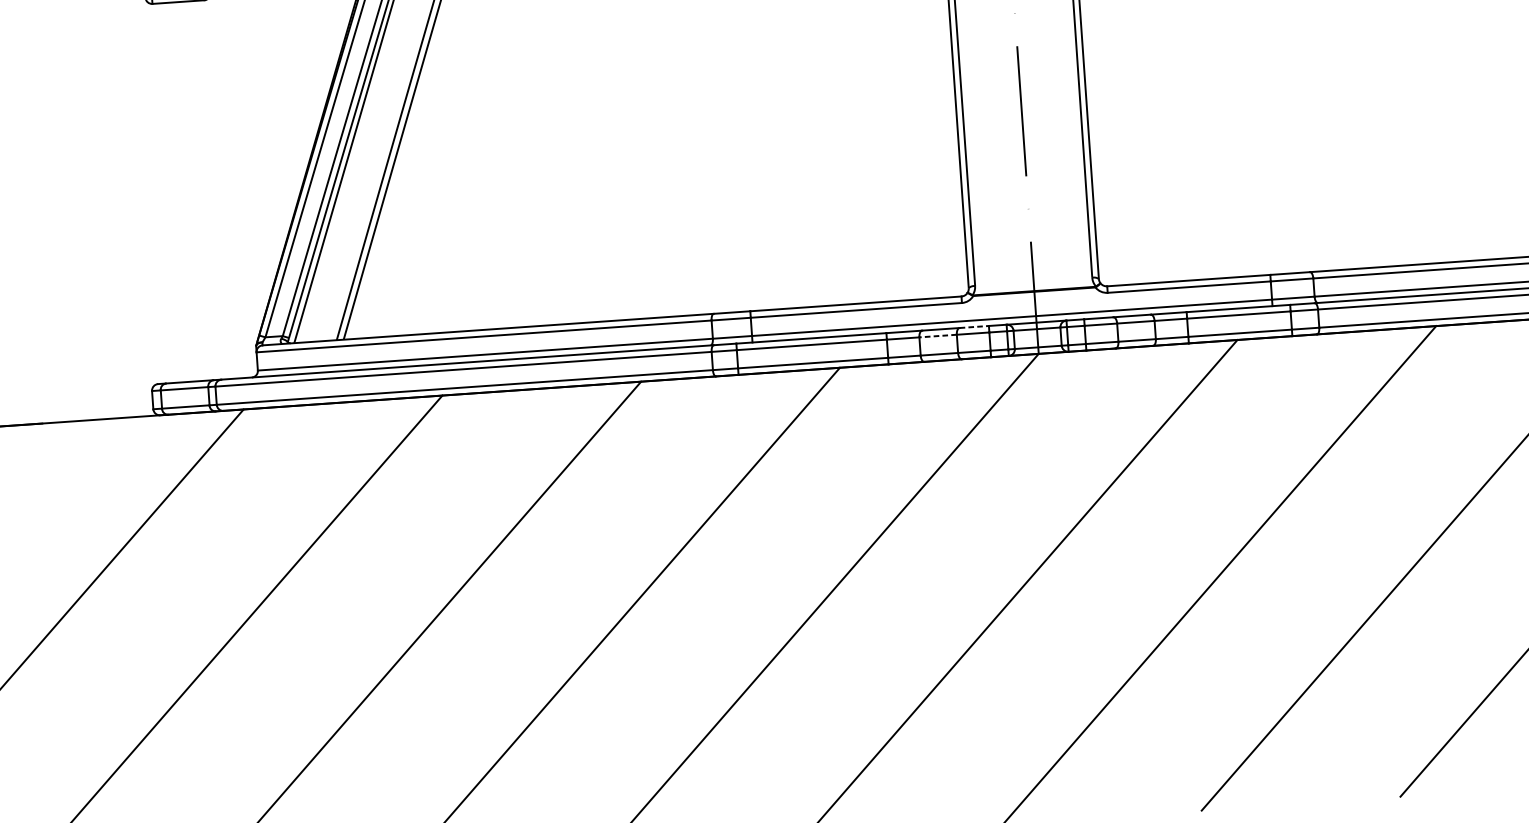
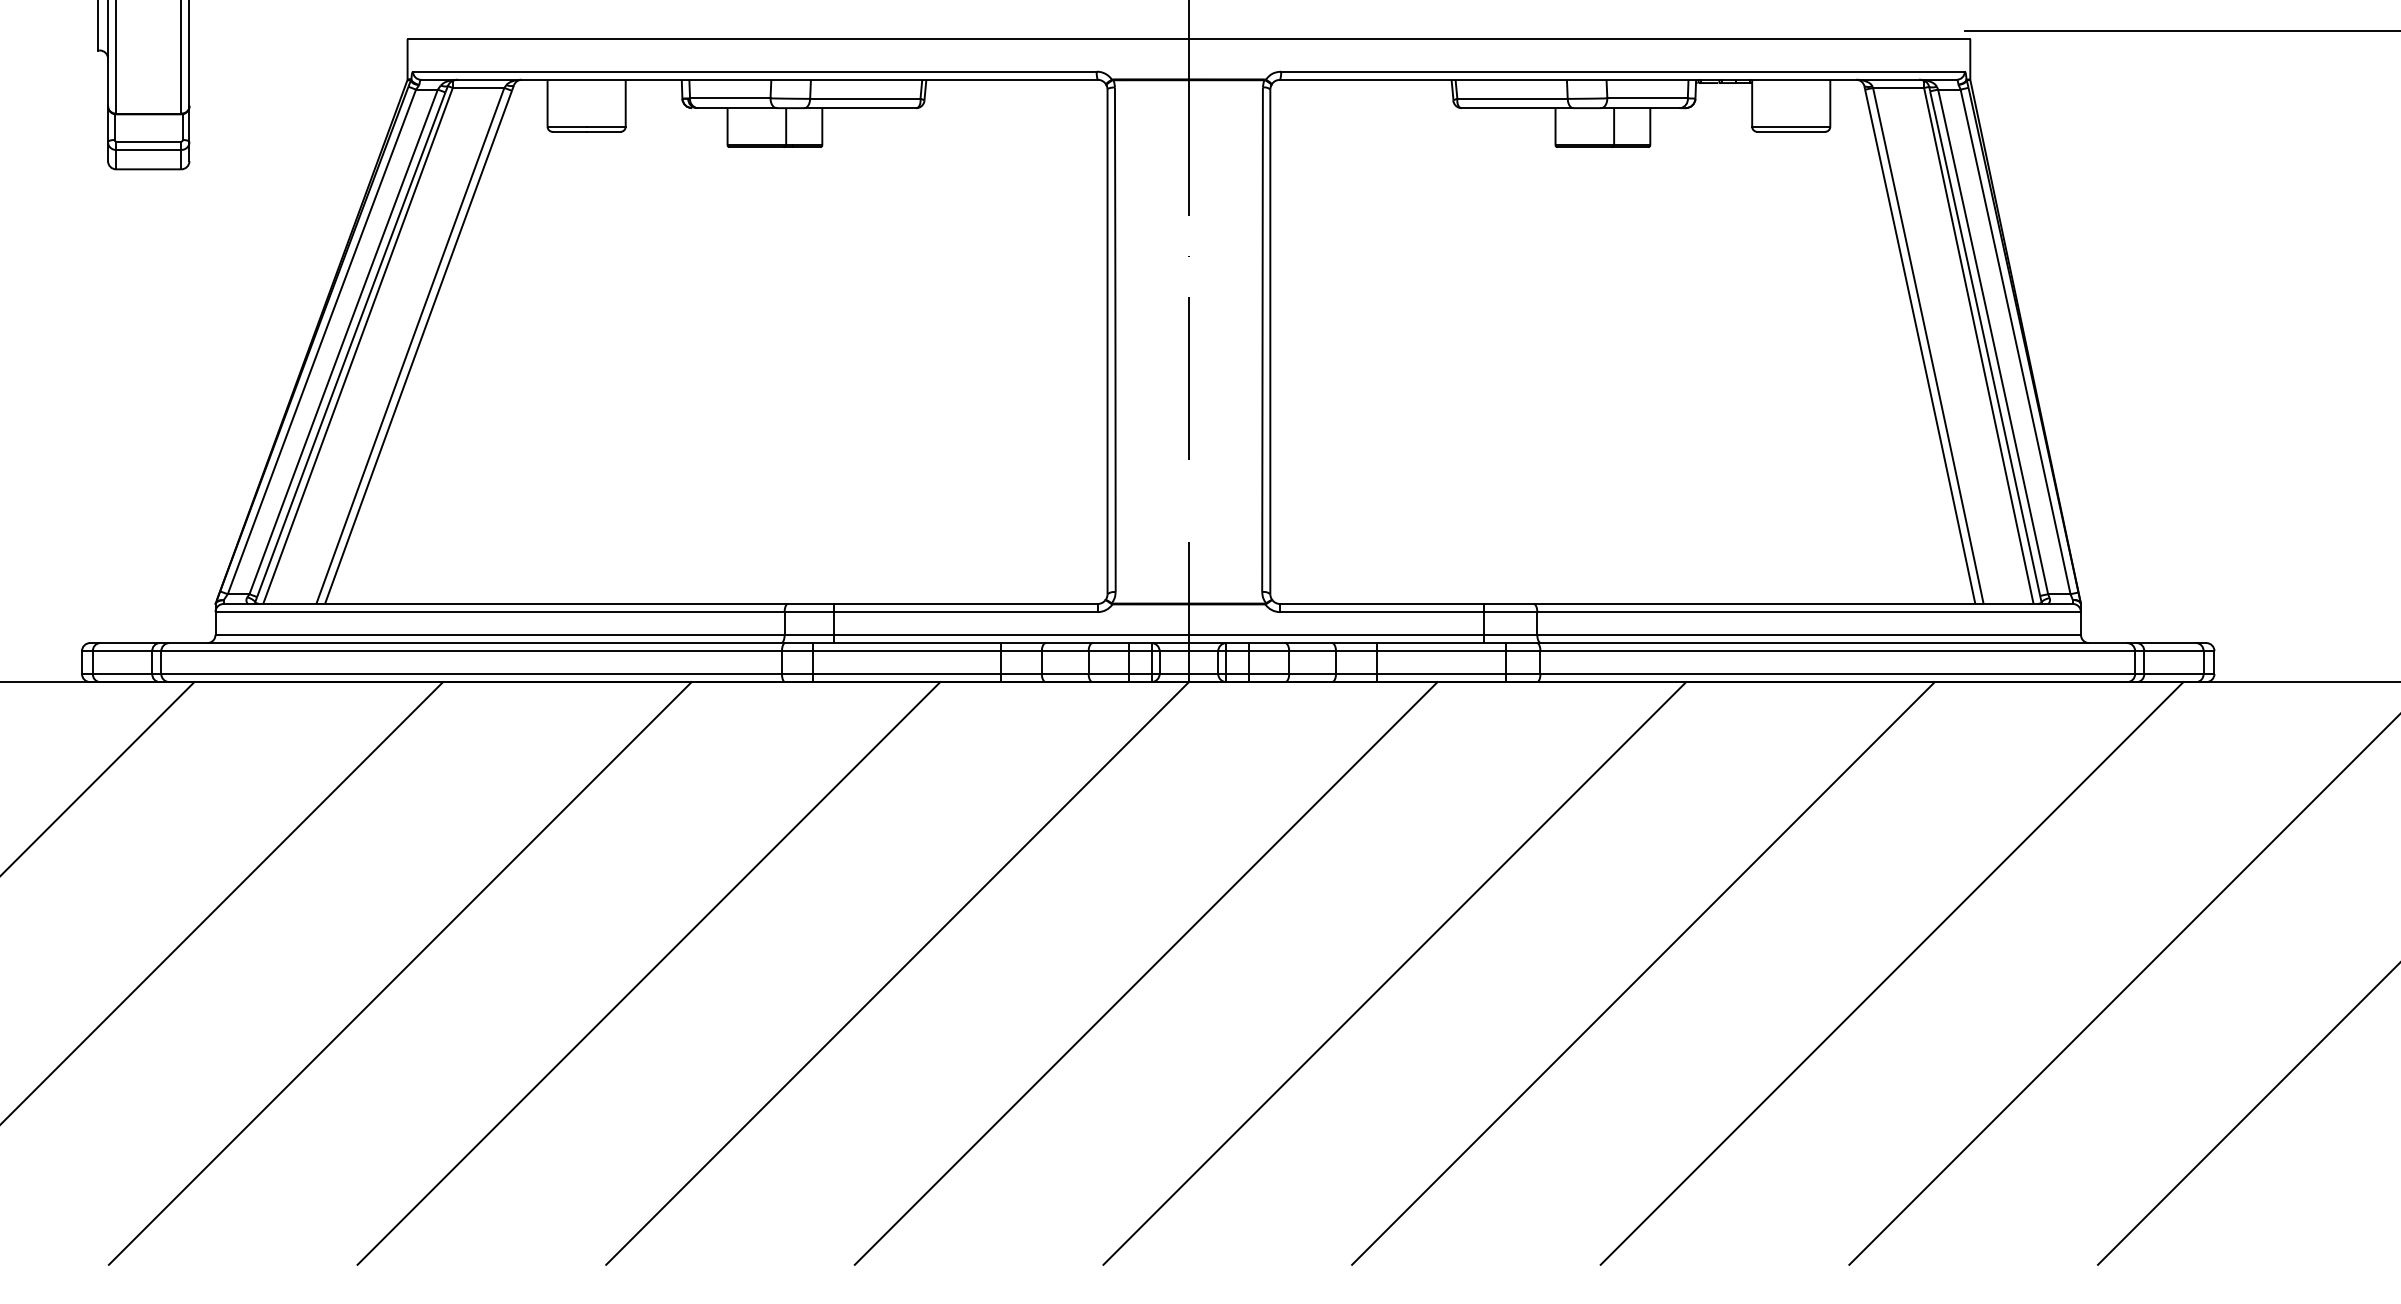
line: (974, 327) -> (1111, 643), dashed -> solid
line: (937, 336) -> (1064, 651), dashed -> solid

